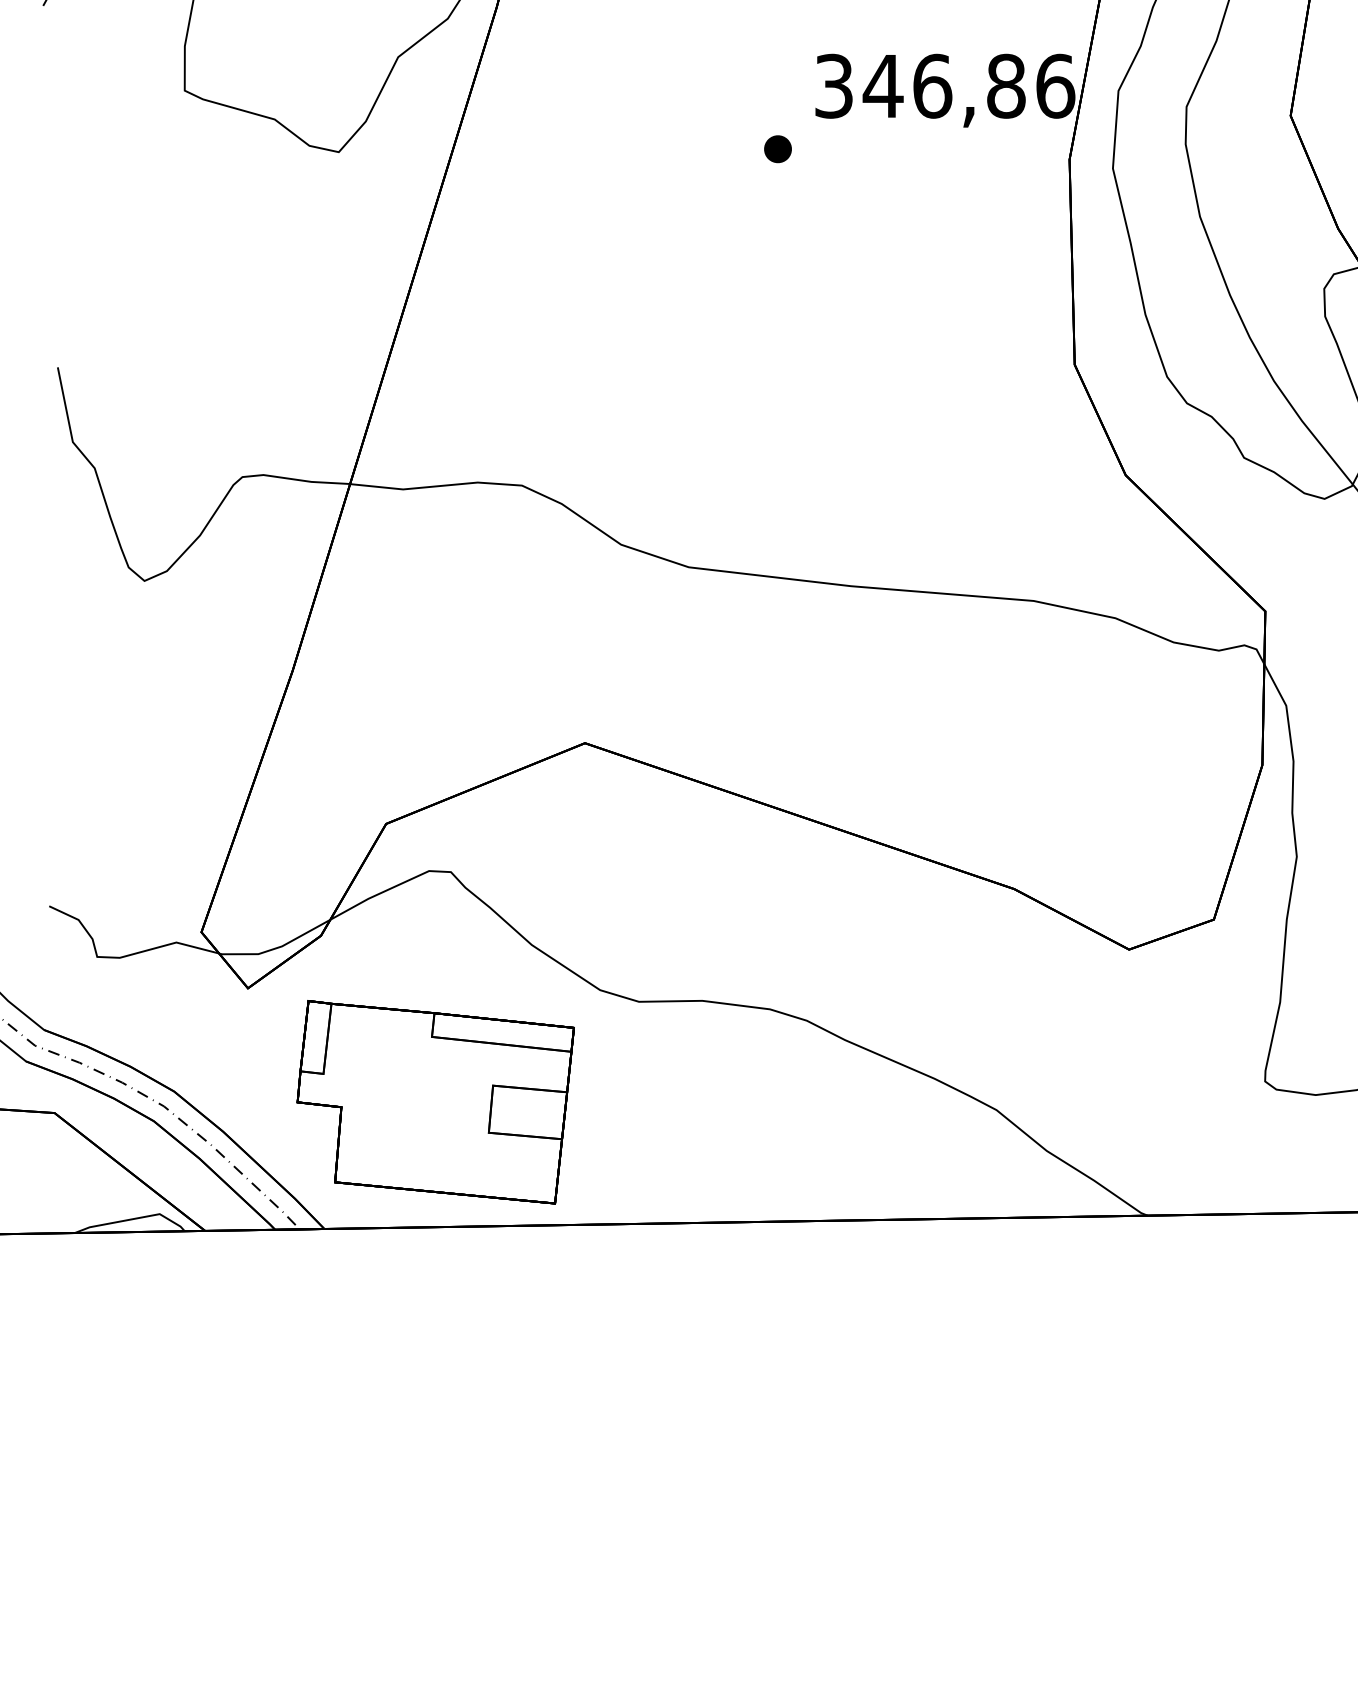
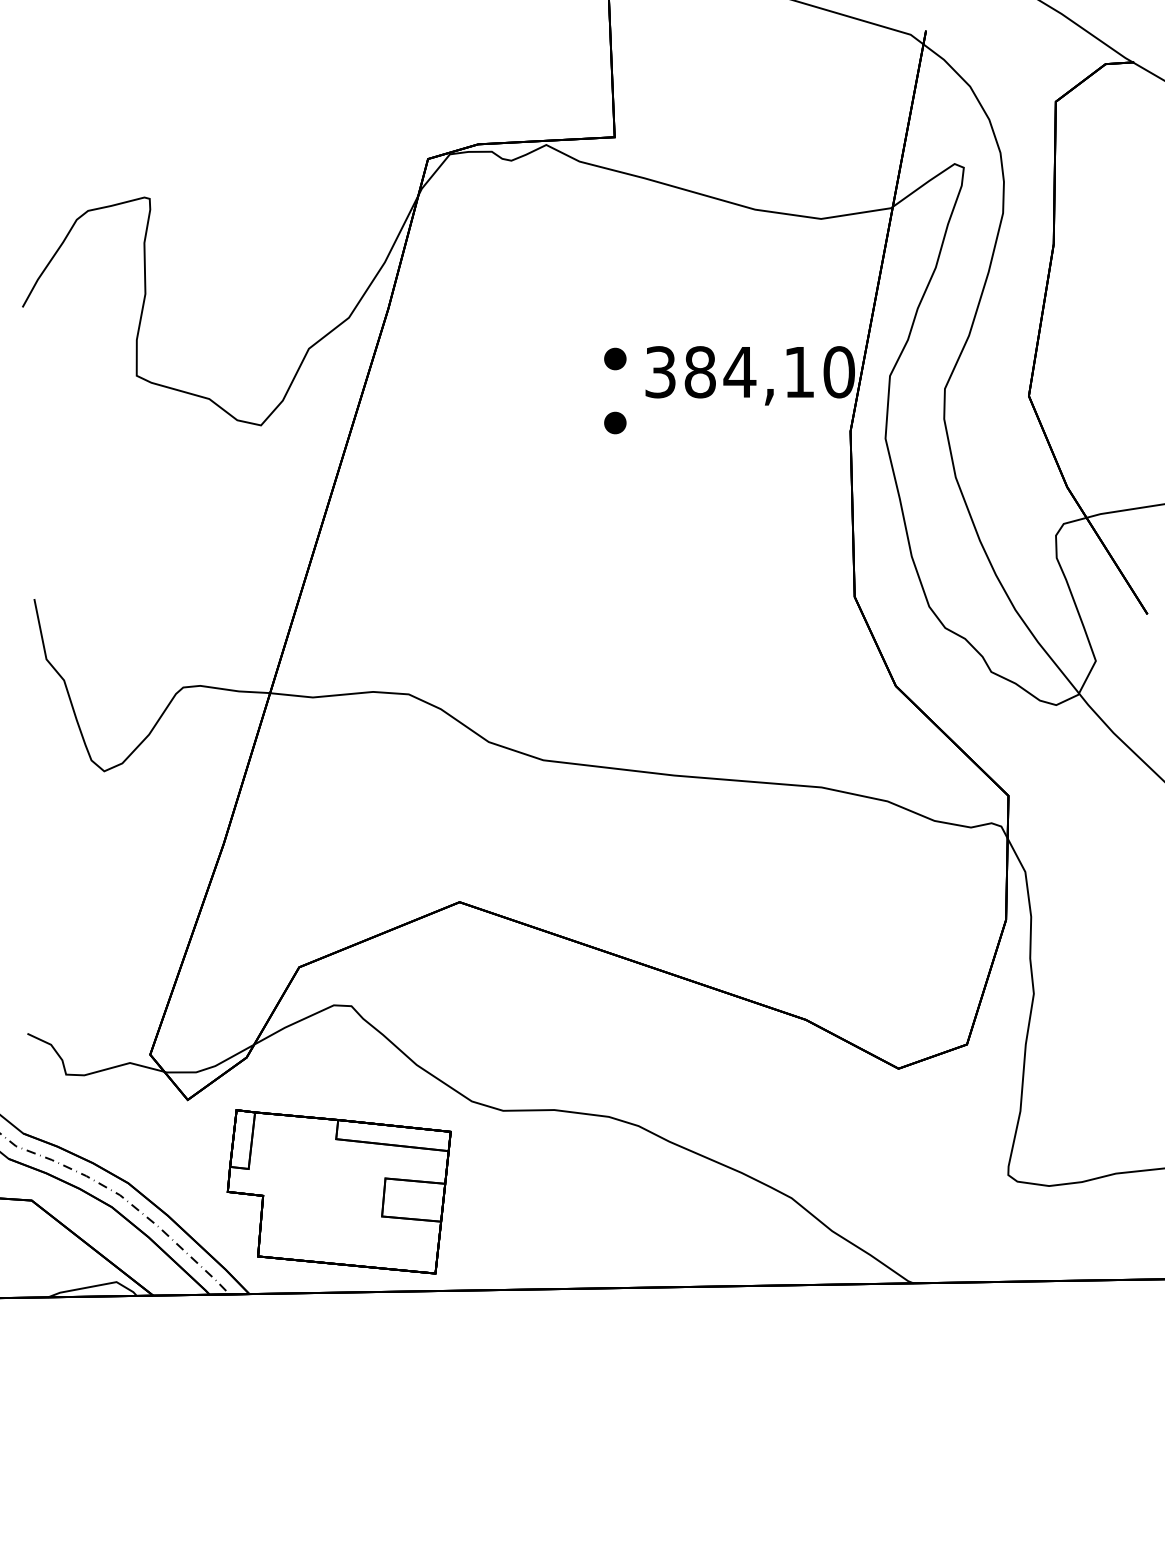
part: (778, 69) -> (615, 358), added
text: (969, 86) -> (769, 372), 346,86 -> 384,10

